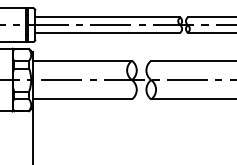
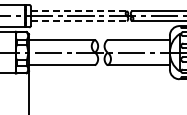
line: (108, 18) -> (79, 11), solid -> dashed
line: (108, 33) -> (79, 21), solid -> dashed

